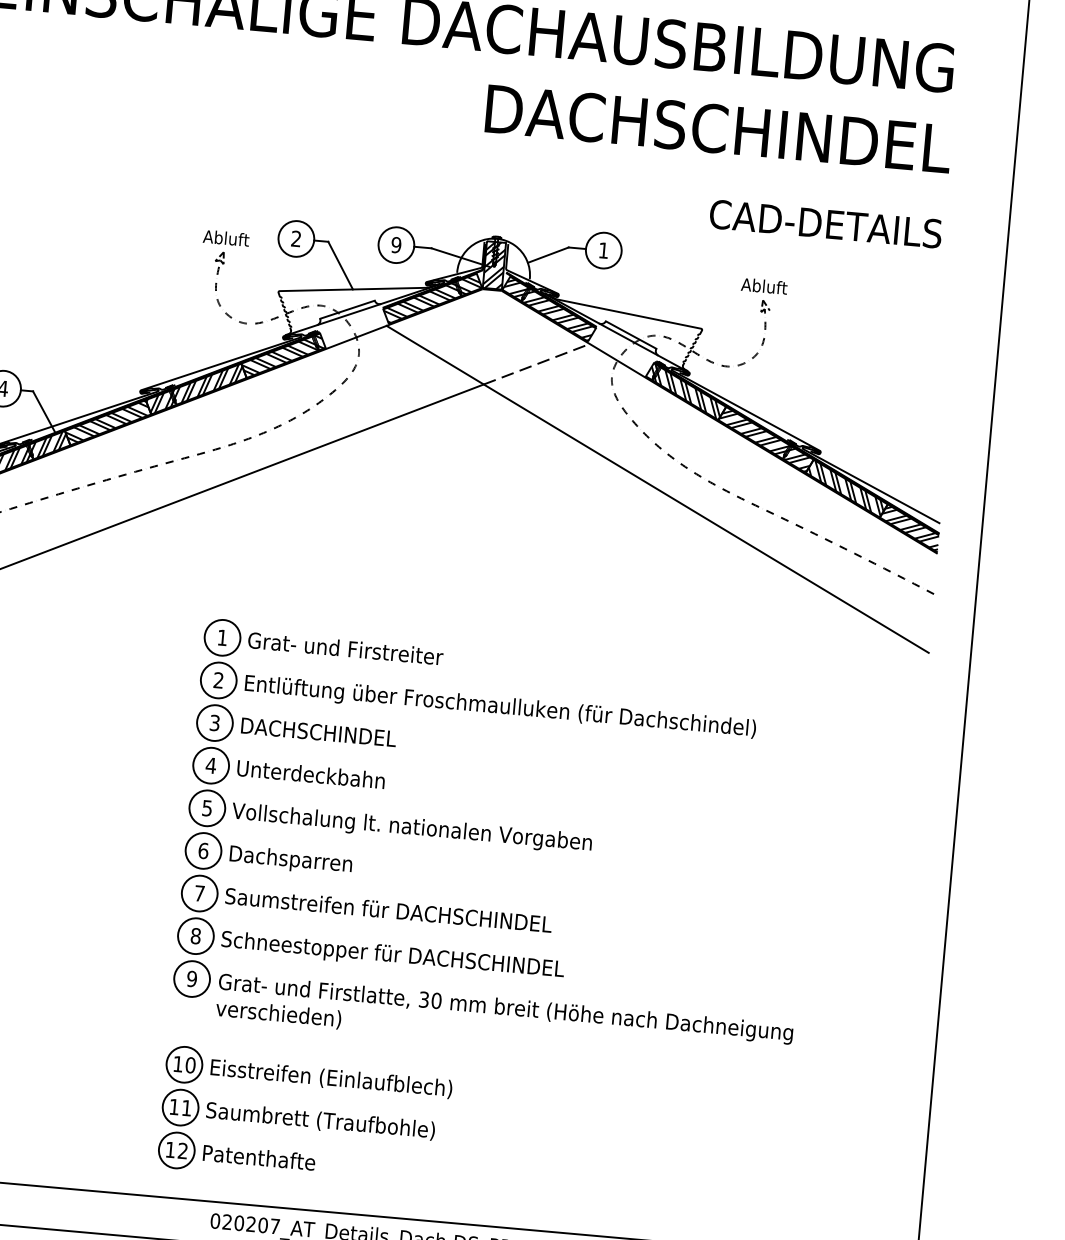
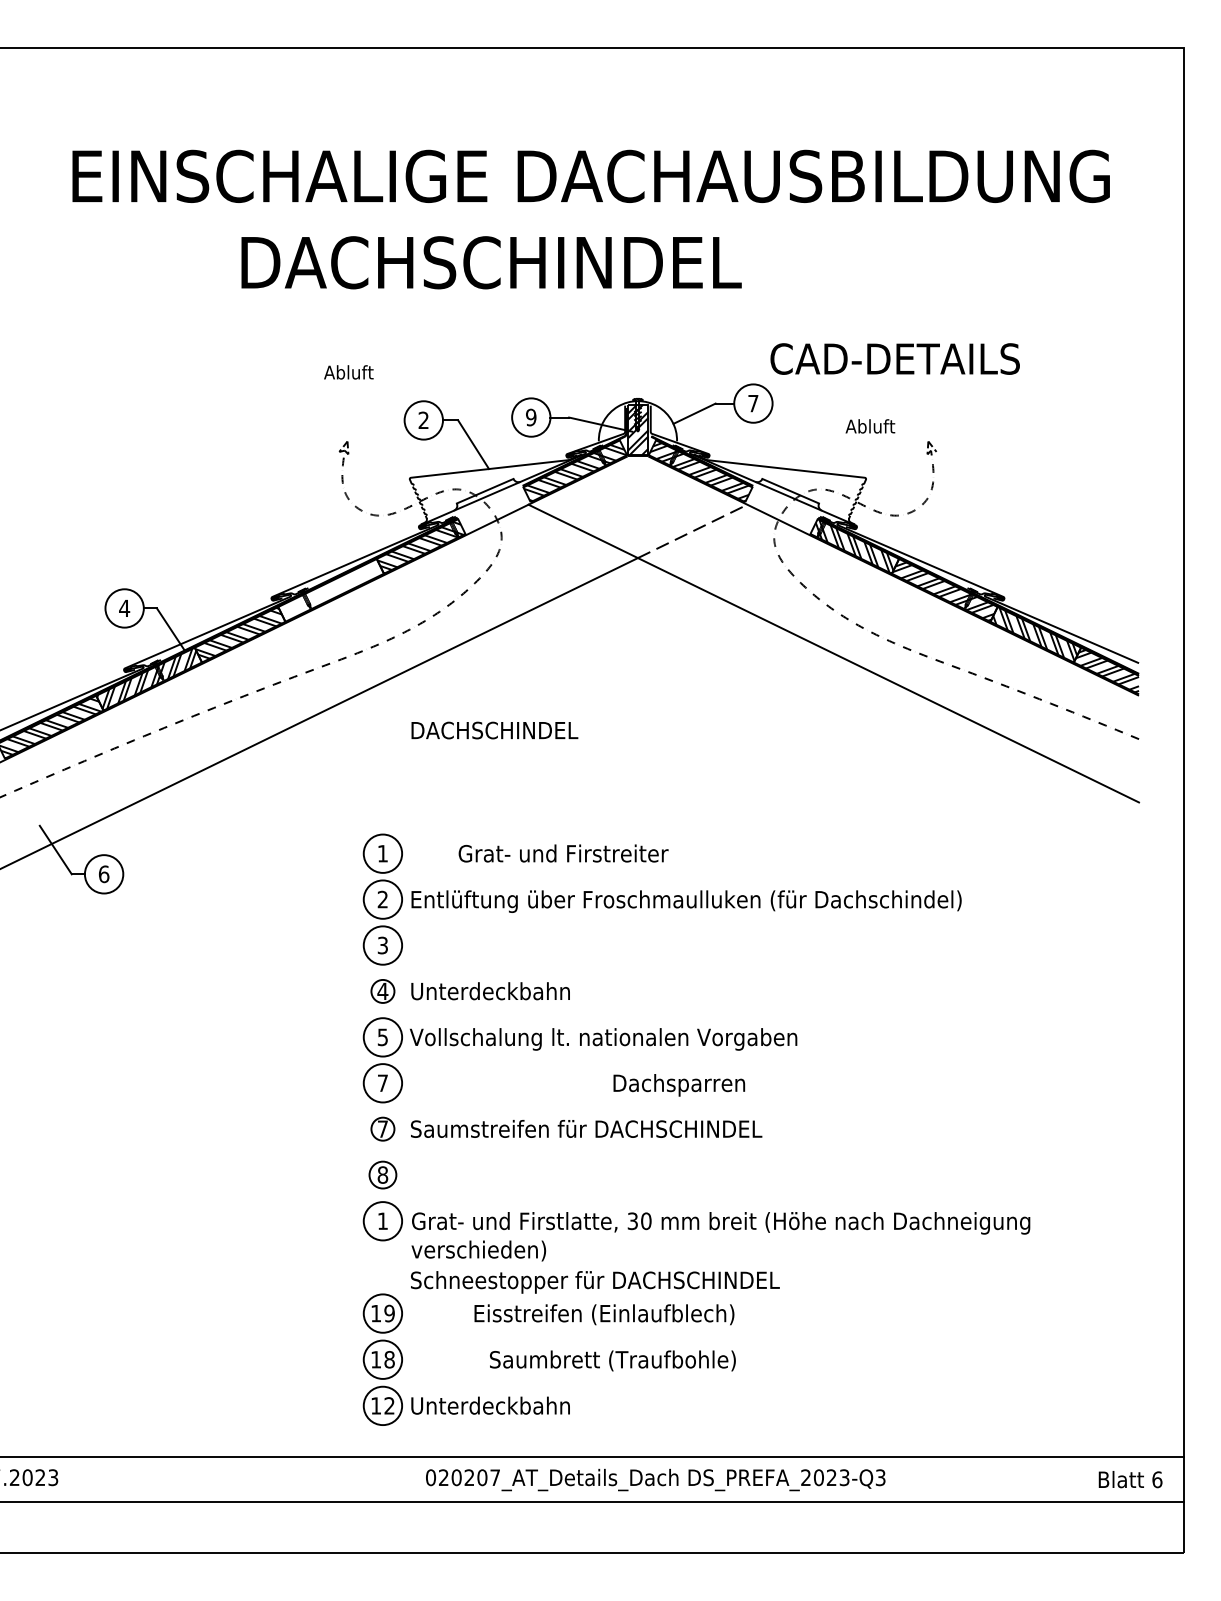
text: (718, 128) -> (491, 262), moved
text: (825, 223) -> (894, 358), moved
text: (225, 238) -> (348, 372), moved
text: (603, 250) -> (753, 403), 1 -> 7
text: (764, 286) -> (870, 426), moved
hatch: (196, 389) -> (331, 590), removed
text: (345, 648) -> (563, 853), moved
text: (318, 732) -> (494, 730), moved
circle: (210, 765) -> (382, 991), size x0.6
text: (203, 851) -> (382, 1083), 6 -> 7
text: (291, 860) -> (679, 1085), moved
circle: (199, 893) -> (382, 1129), size x0.6
circle: (195, 935) -> (382, 1174), size x0.7
text: (393, 956) -> (595, 1282), moved
text: (191, 979) -> (382, 1221), 9 -> 1
text: (190, 1065) -> (389, 1313), 10 -> 19
text: (331, 1078) -> (604, 1314), moved
text: (186, 1107) -> (389, 1359), 11 -> 18
text: (320, 1120) -> (612, 1360), moved
text: (276, 1159) -> (490, 1405), Patenthafte -> Unterdeckbahn

